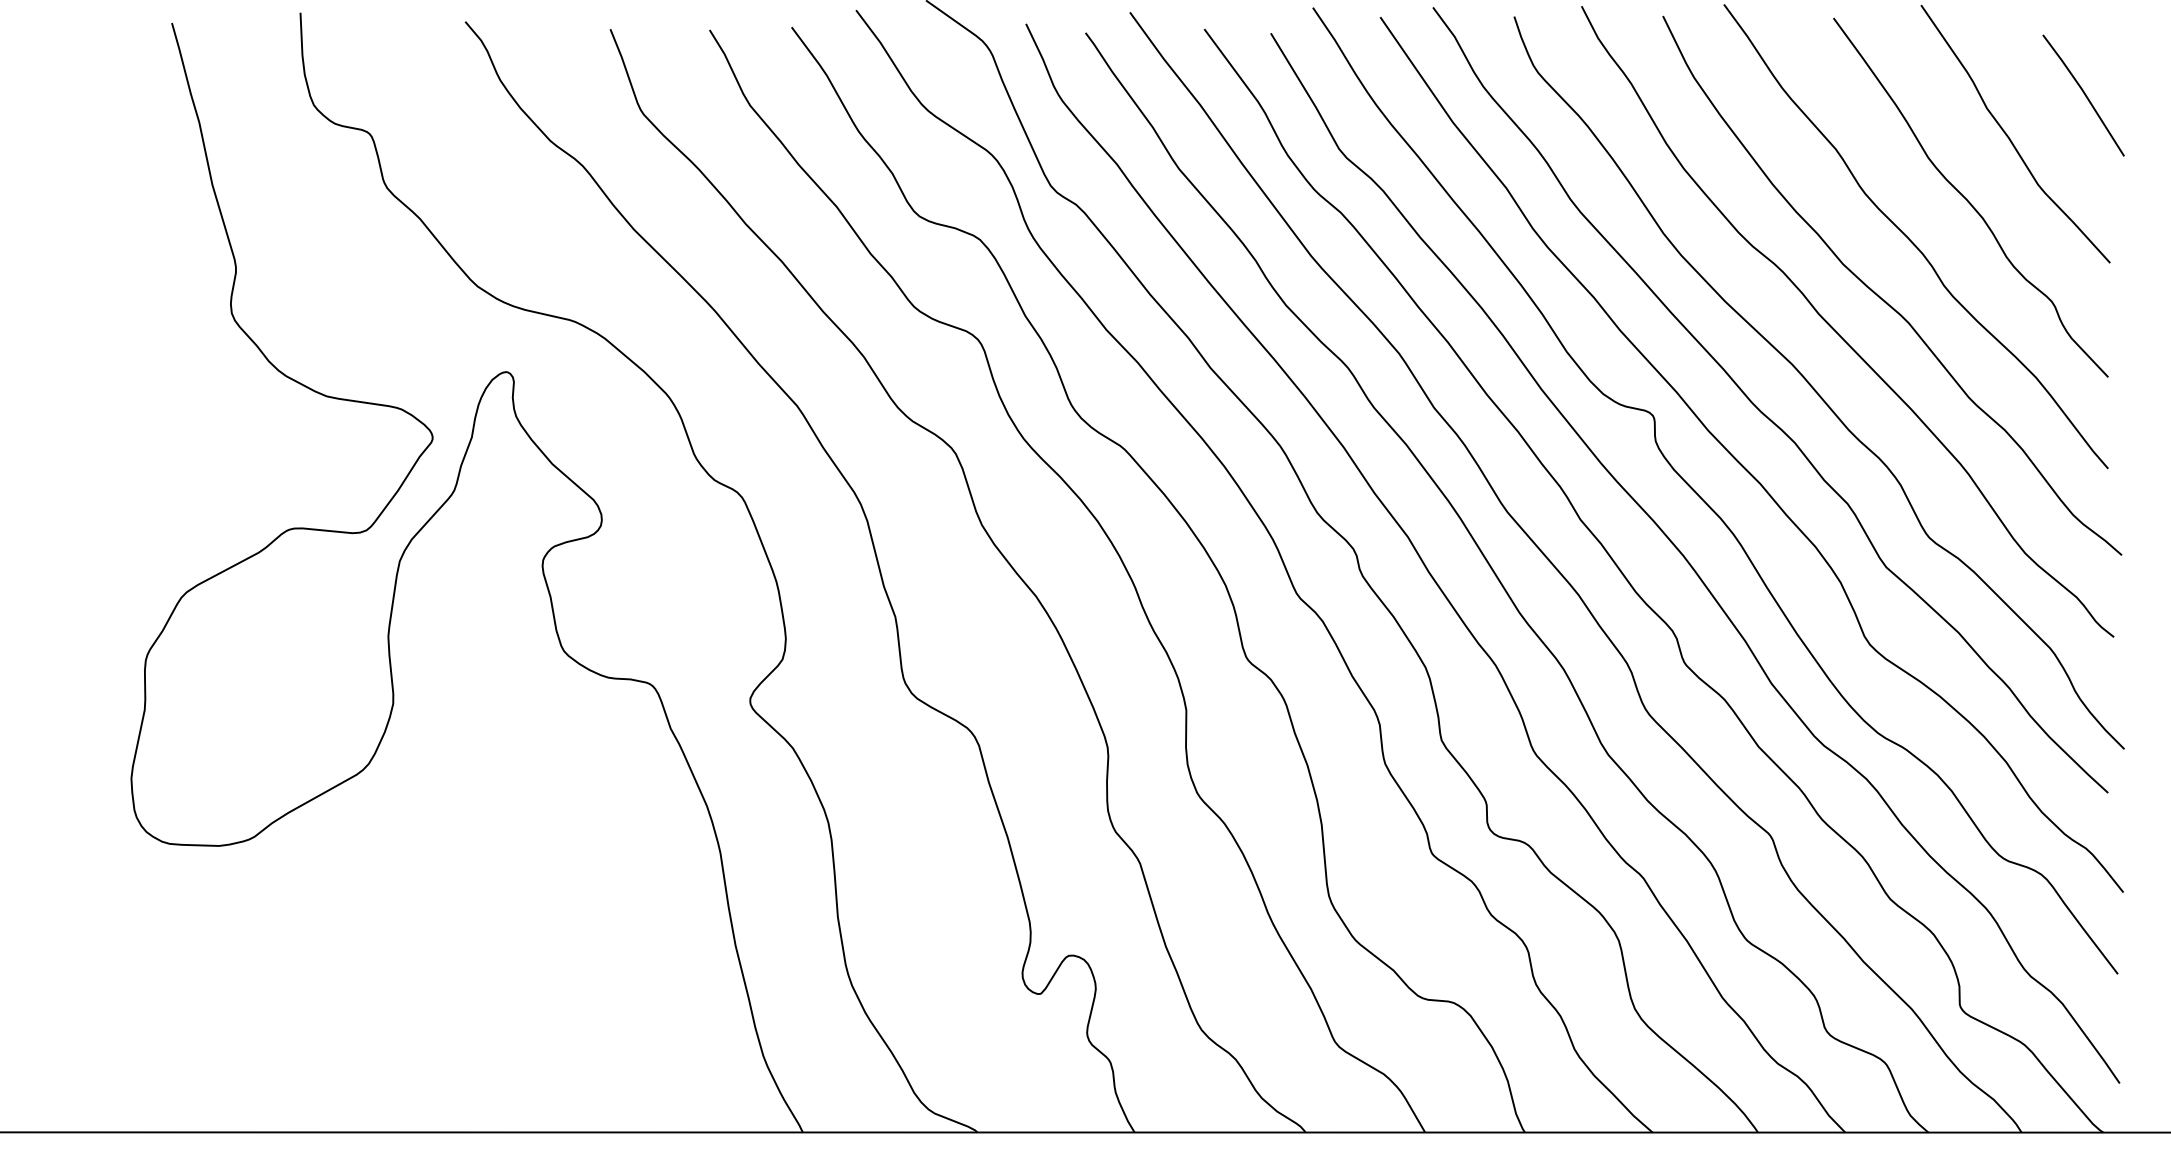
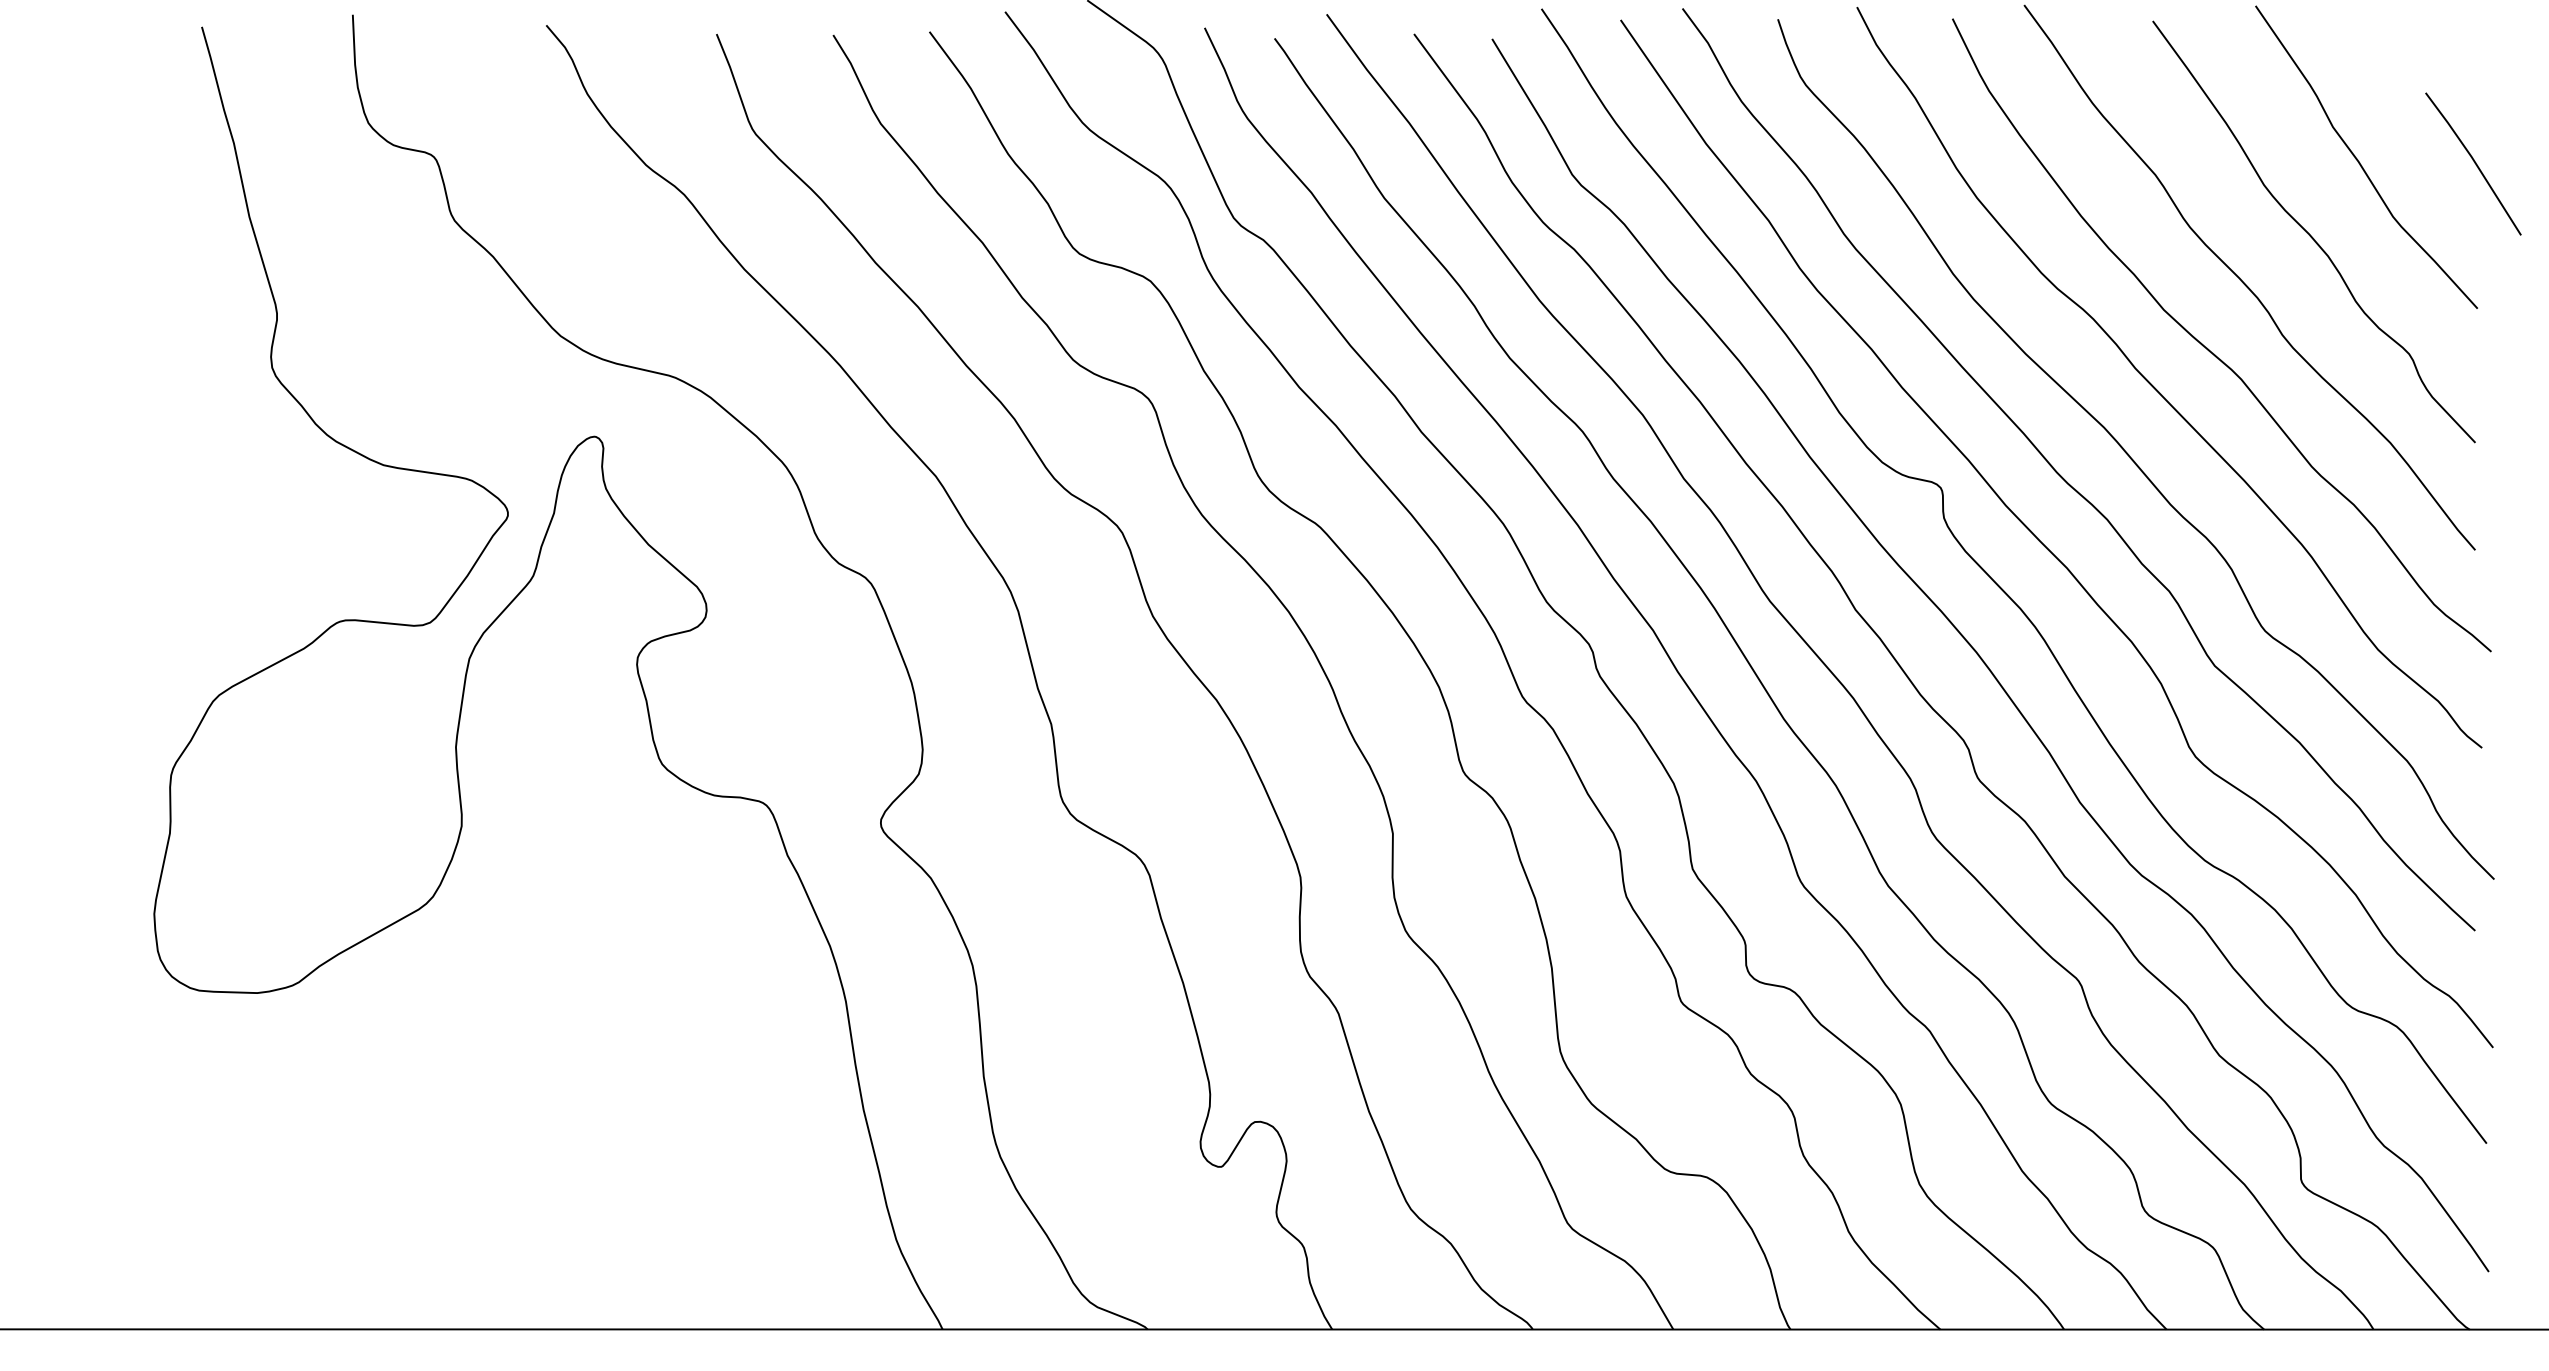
line: (2084, 95) -> (2474, 163), moved

